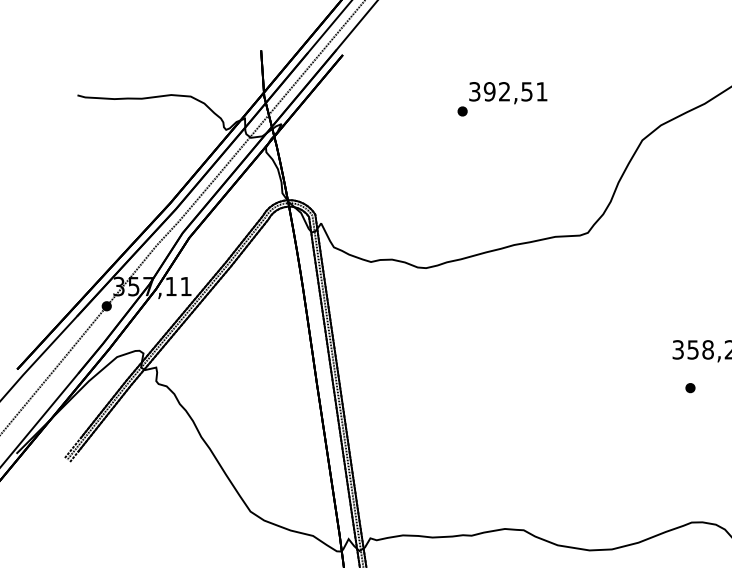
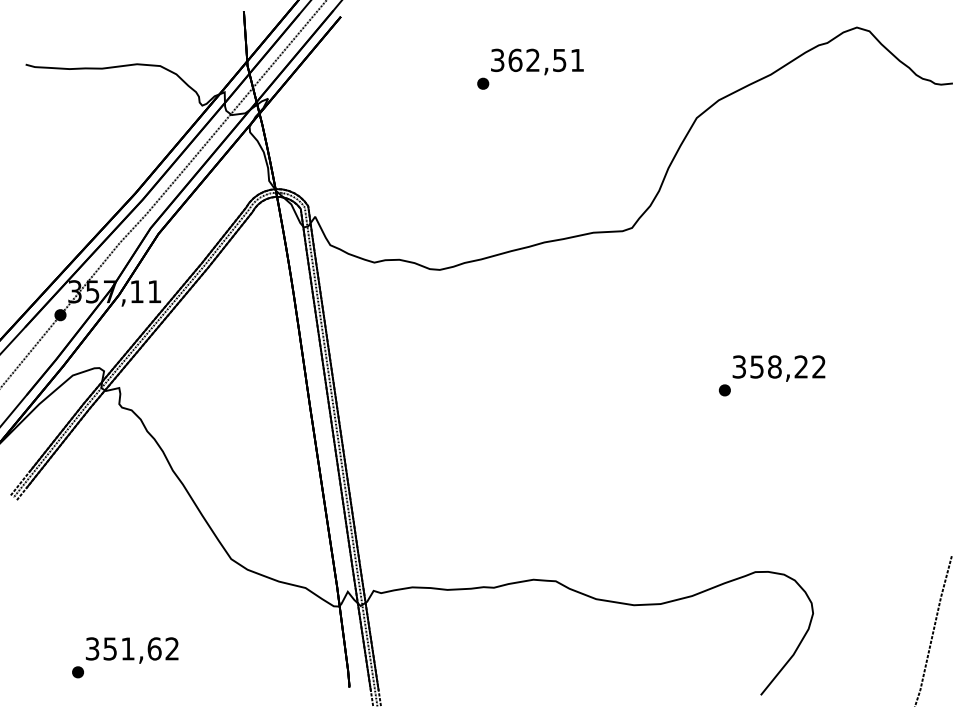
text: (489, 91) -> (515, 60), 392,51 -> 362,51
part: (690, 388) -> (724, 390), moved

